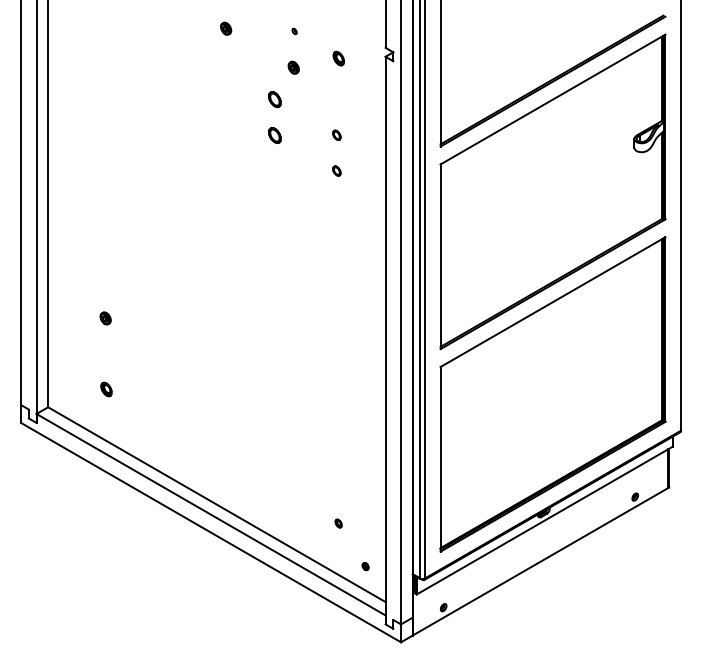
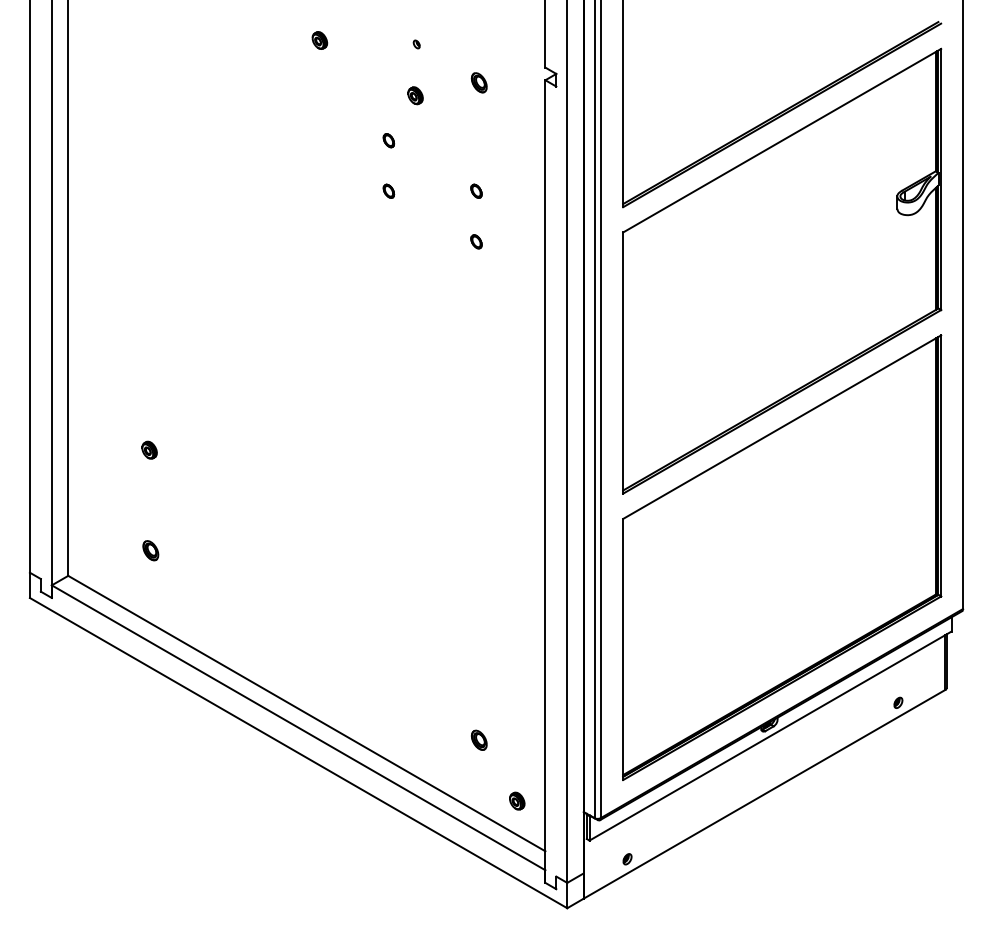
part: (274, 99) -> (388, 140), size x0.62
part: (274, 134) -> (388, 190), size x0.62
part: (338, 523) -> (478, 740), size x1.67
part: (365, 566) -> (517, 801), size x1.67

